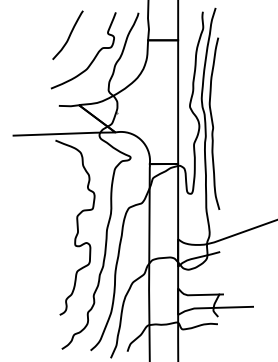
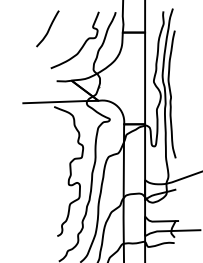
curve: (69, 34) -> (48, 28), moved

